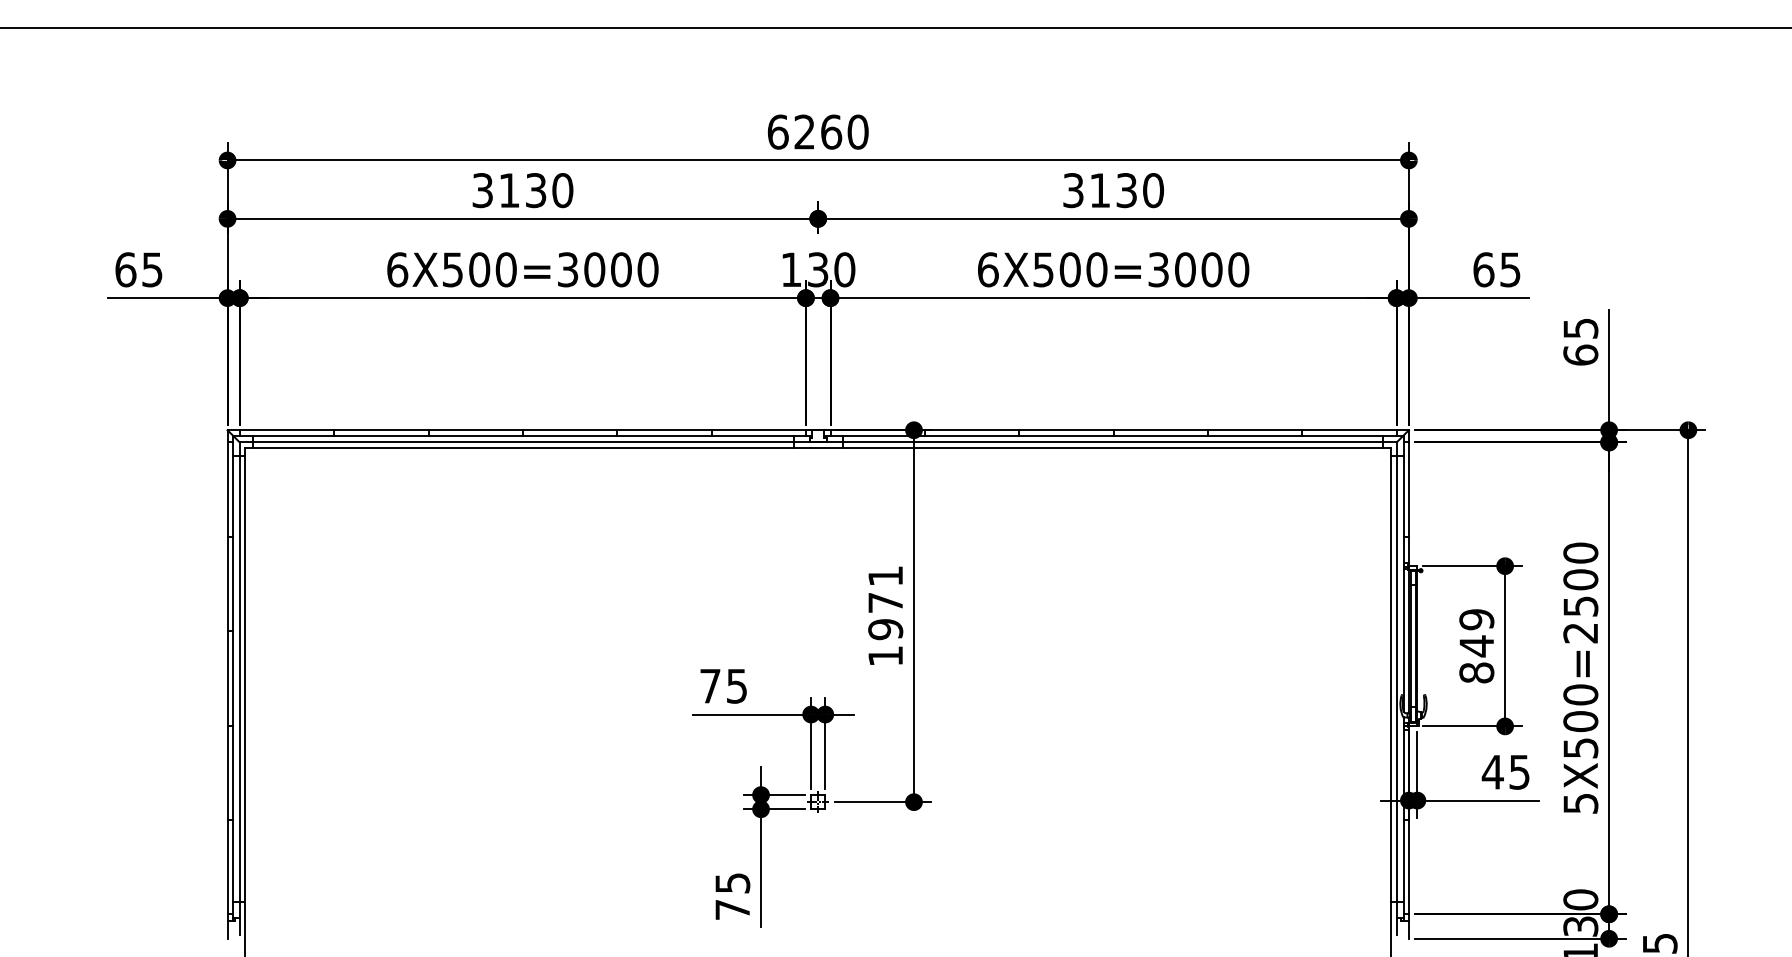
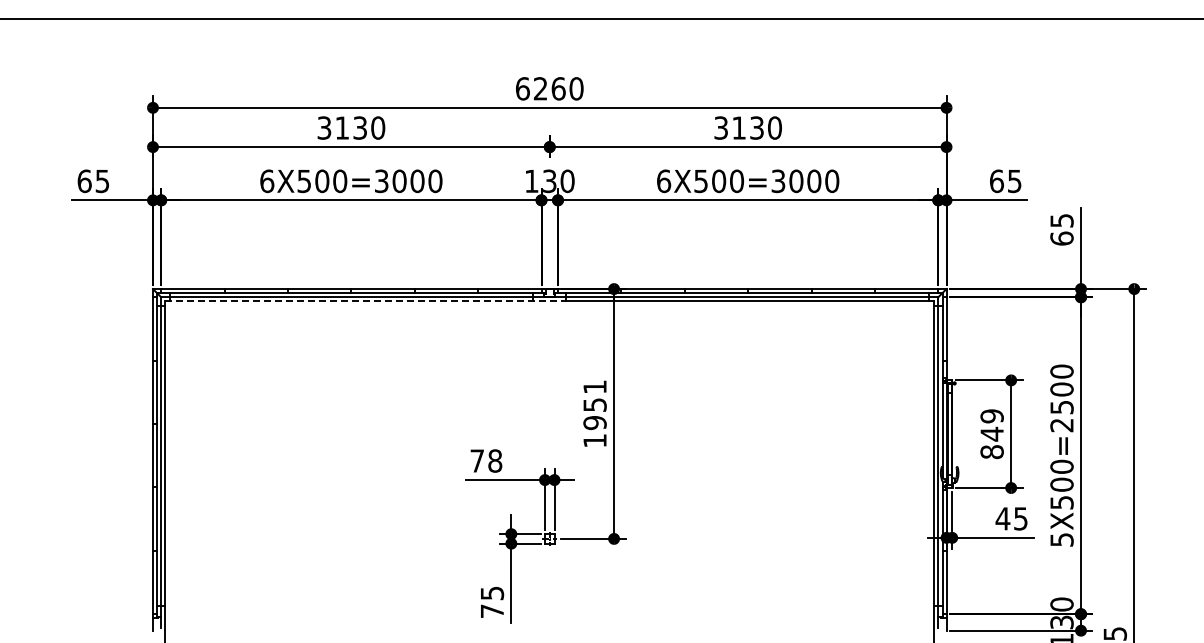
line: (543, 448) -> (365, 301), solid -> dashed
text: (884, 602) -> (594, 404), 1971 -> 1951
text: (737, 685) -> (495, 460), 75 -> 78

